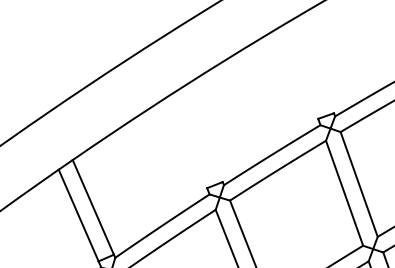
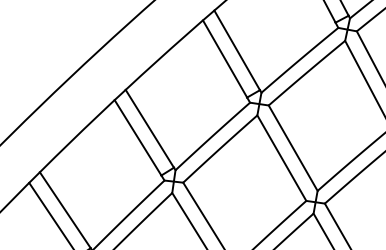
line: (315, 64) -> (236, 50), added
line: (300, 70) -> (224, 58), added
line: (203, 133) -> (149, 128), added
line: (188, 141) -> (137, 137), added

